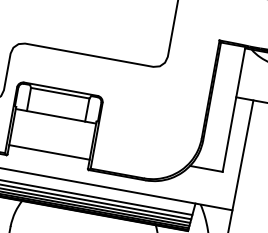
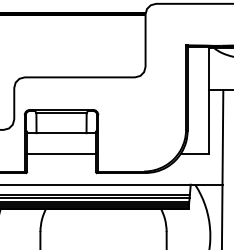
line: (49, 152) -> (61, 154), moved

